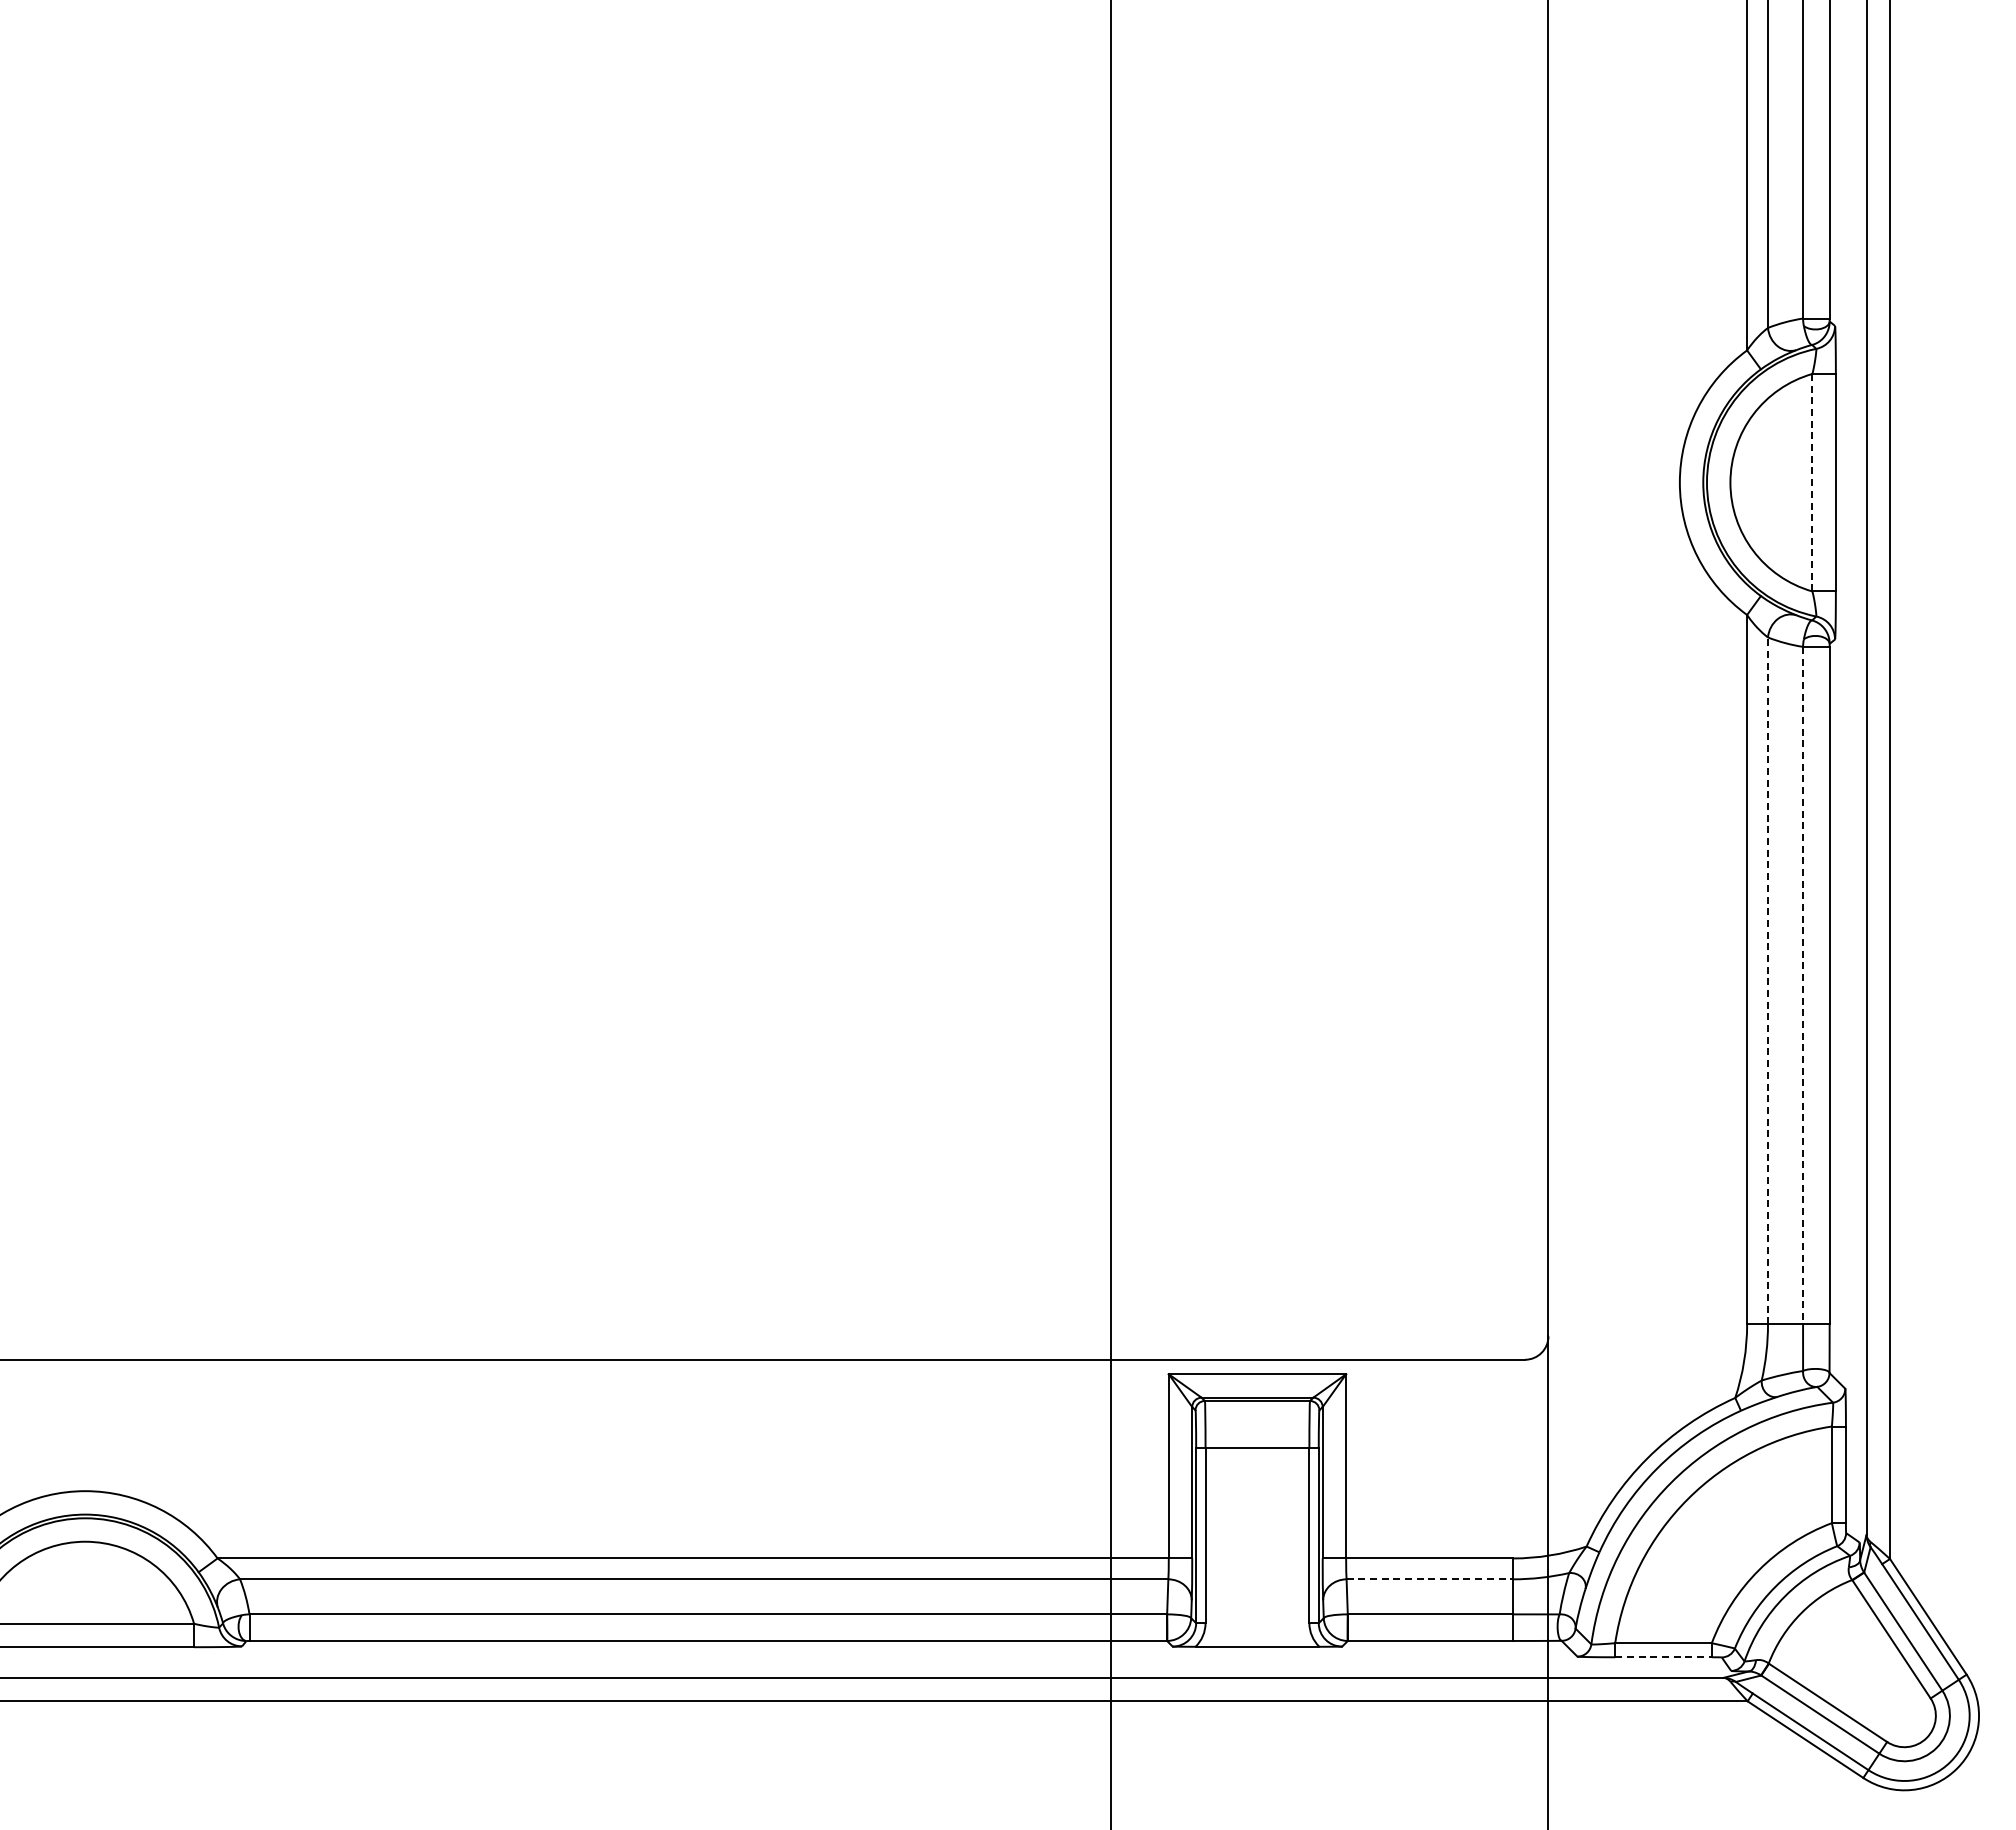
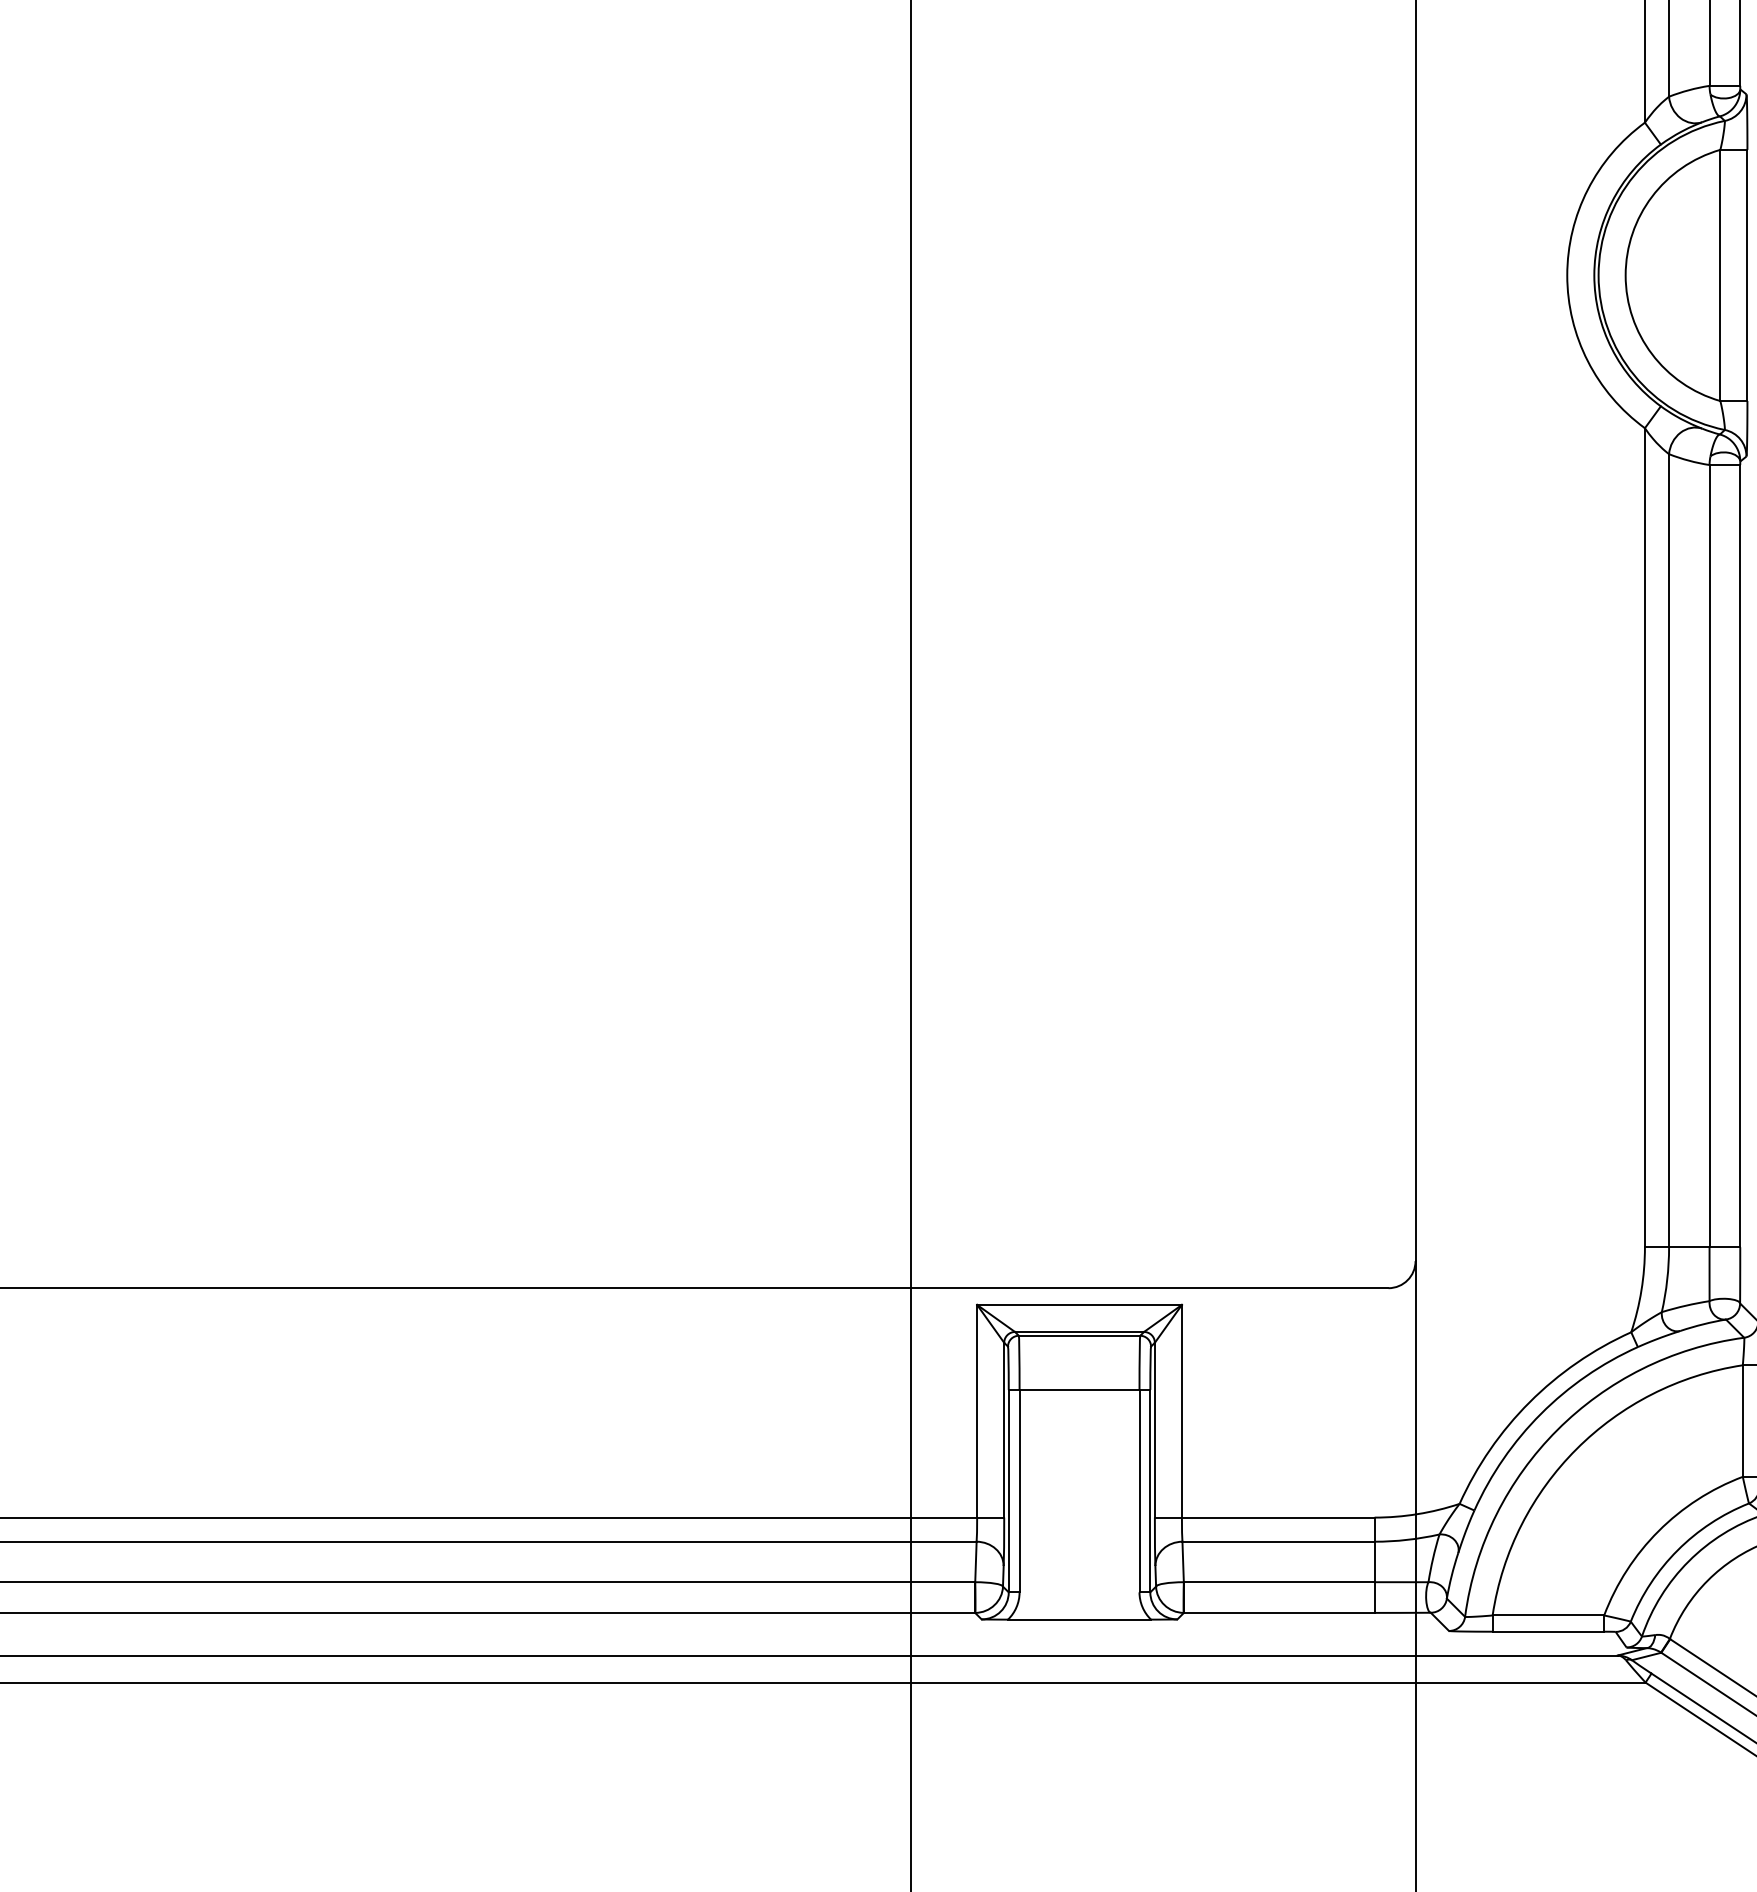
line: (1812, 482) -> (1720, 275), dashed -> solid
line: (1768, 980) -> (1669, 850), dashed -> solid
line: (1803, 985) -> (1710, 856), dashed -> solid
line: (1430, 1579) -> (1279, 1541), dashed -> solid
line: (1664, 1657) -> (1549, 1631), dashed -> solid

